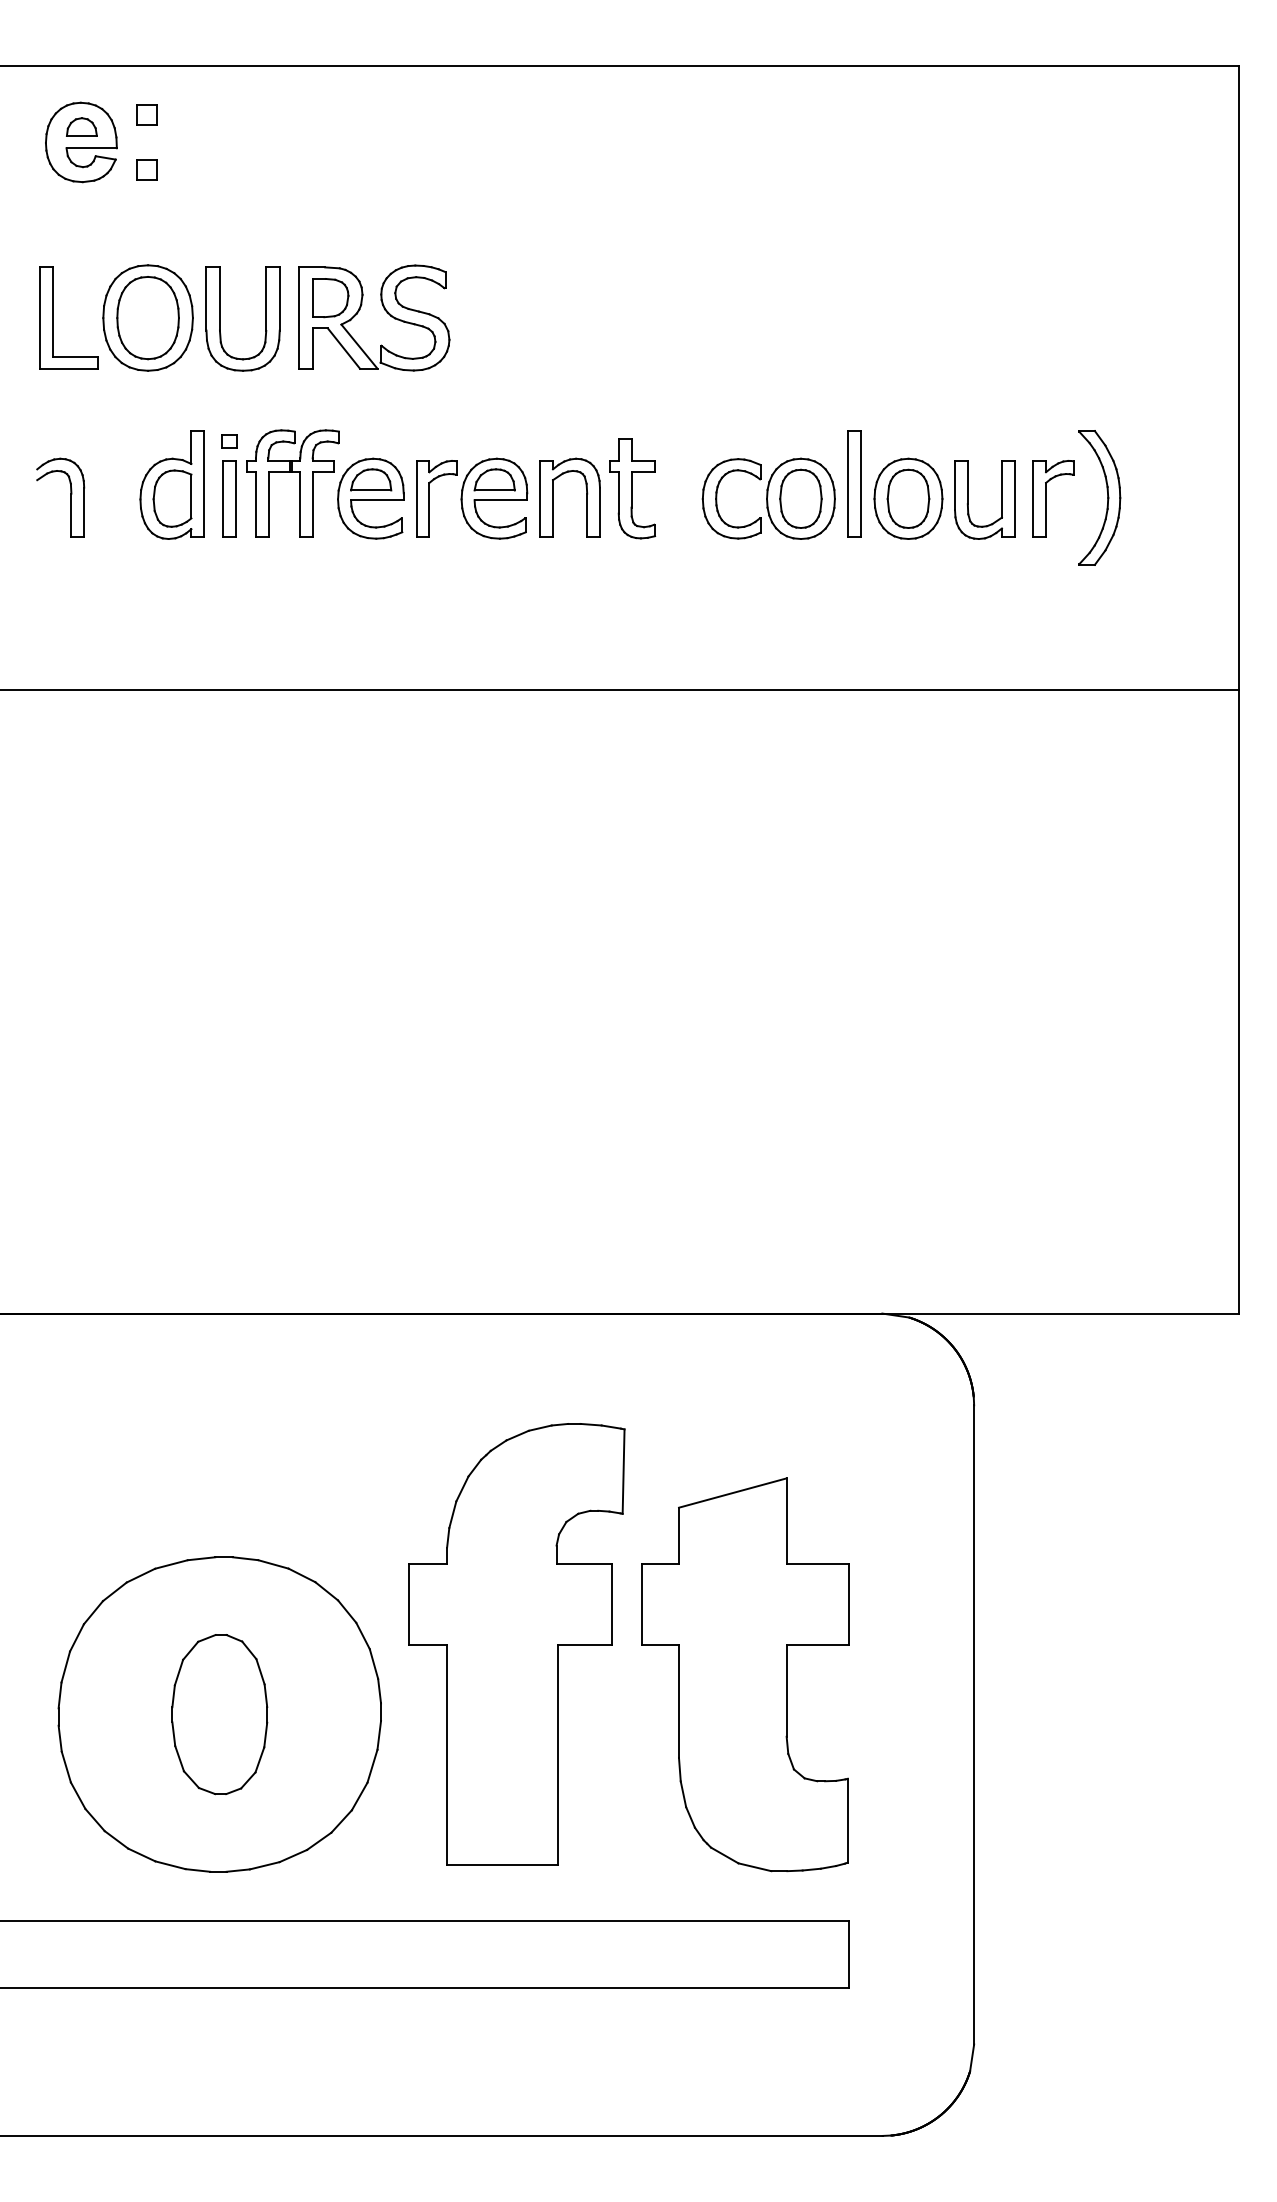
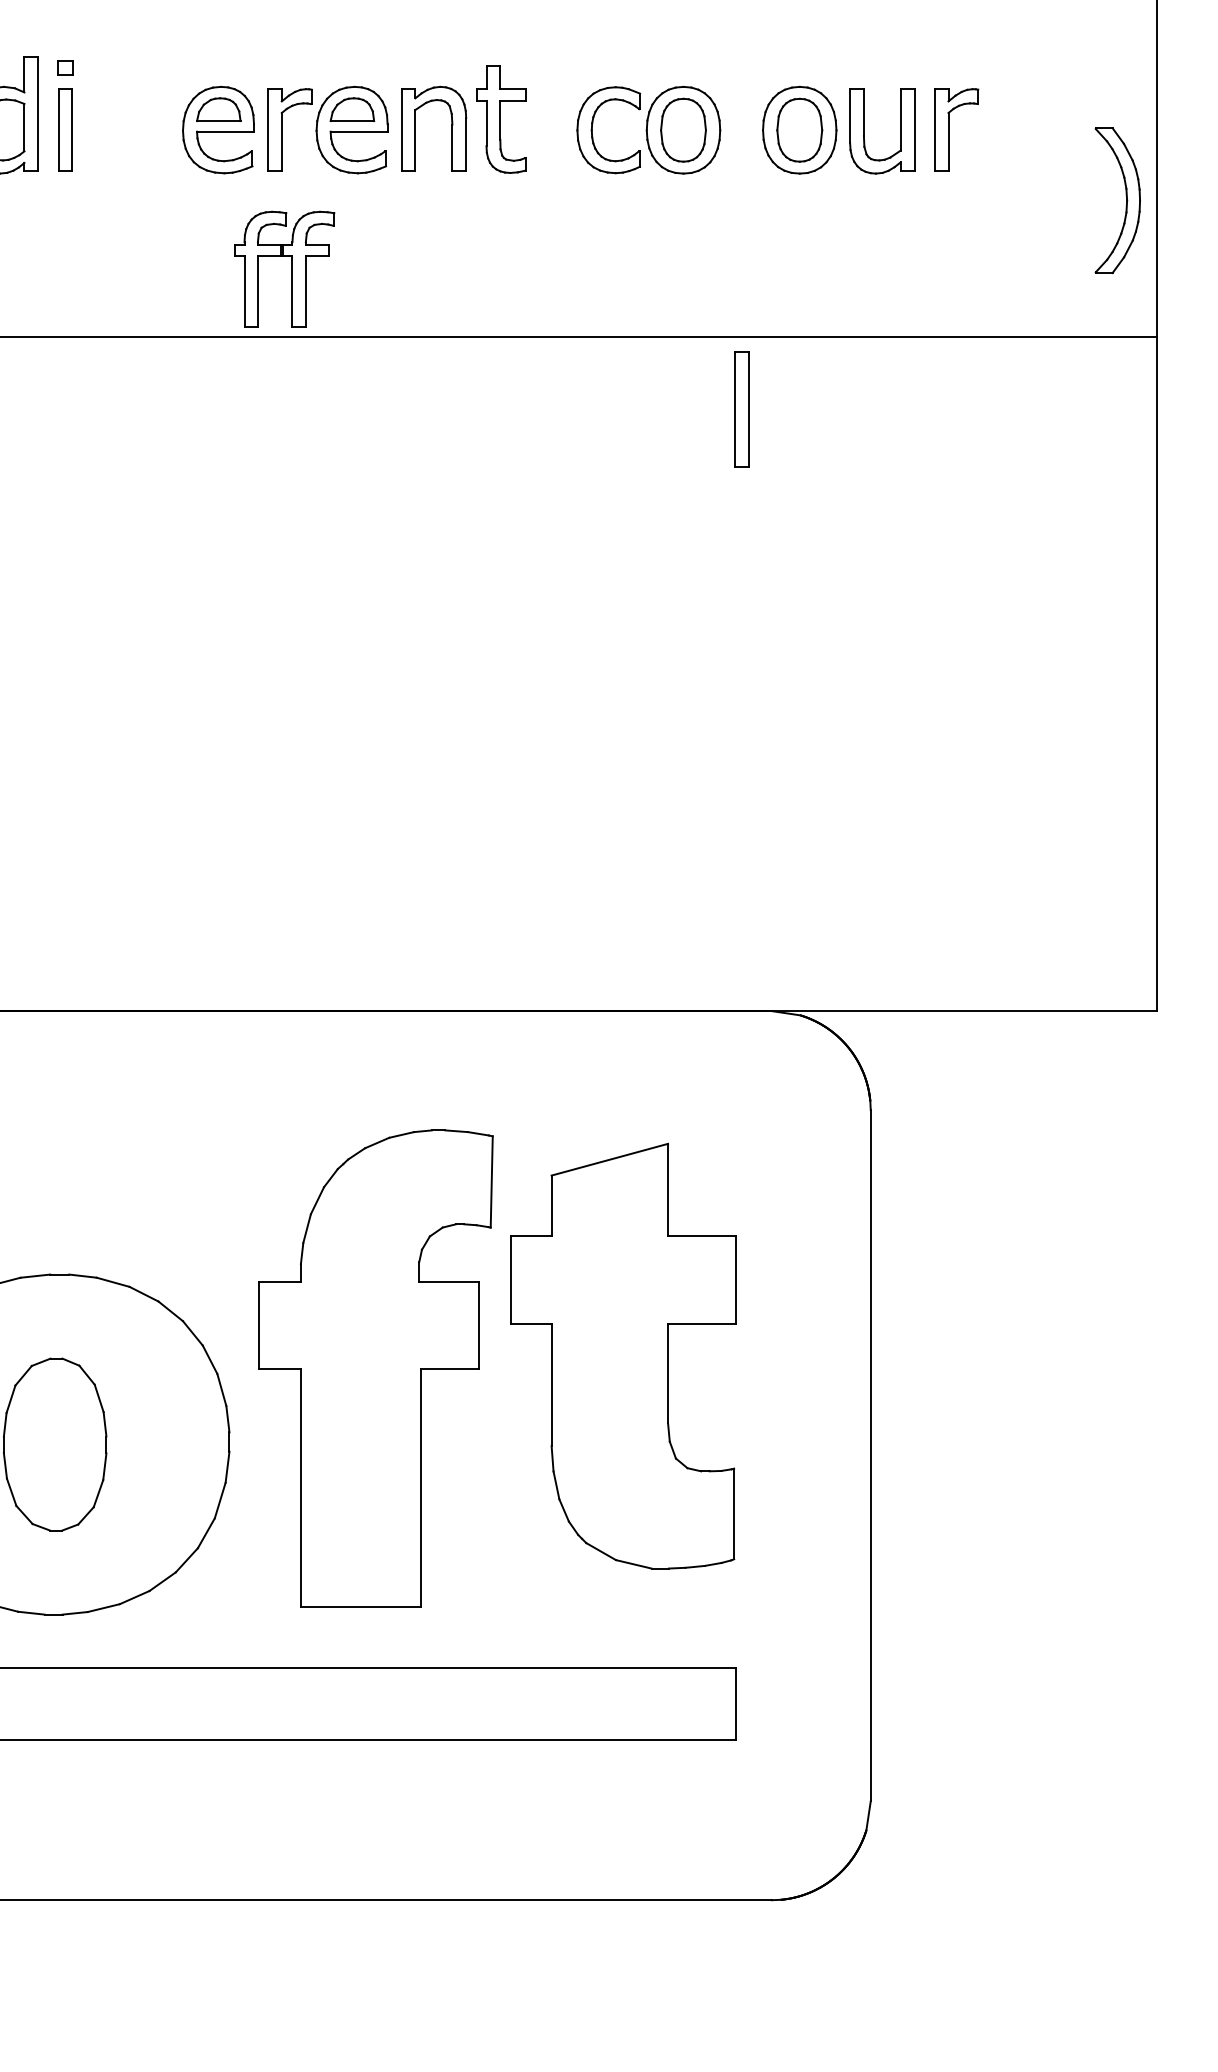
part: (299, 483) -> (291, 269), moved
part: (854, 483) -> (741, 408), moved
part: (1107, 497) -> (1126, 200), moved
part: (745, 1674) -> (623, 1355), moved

